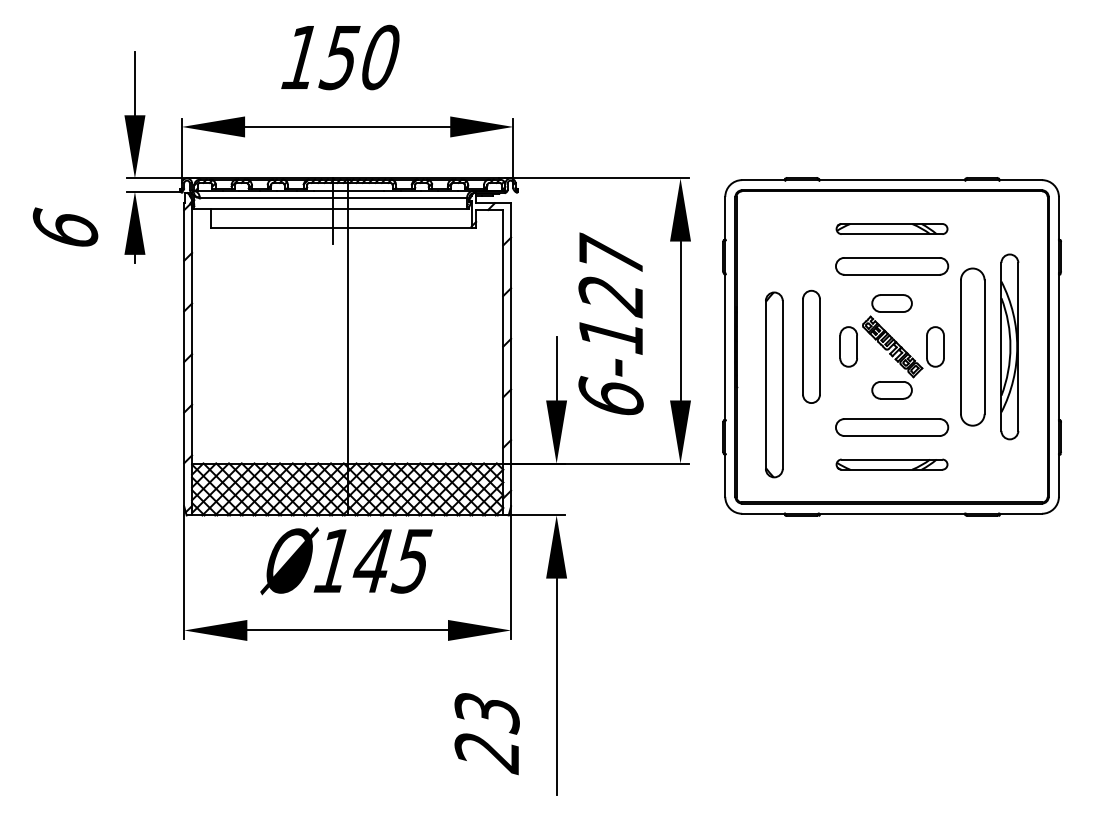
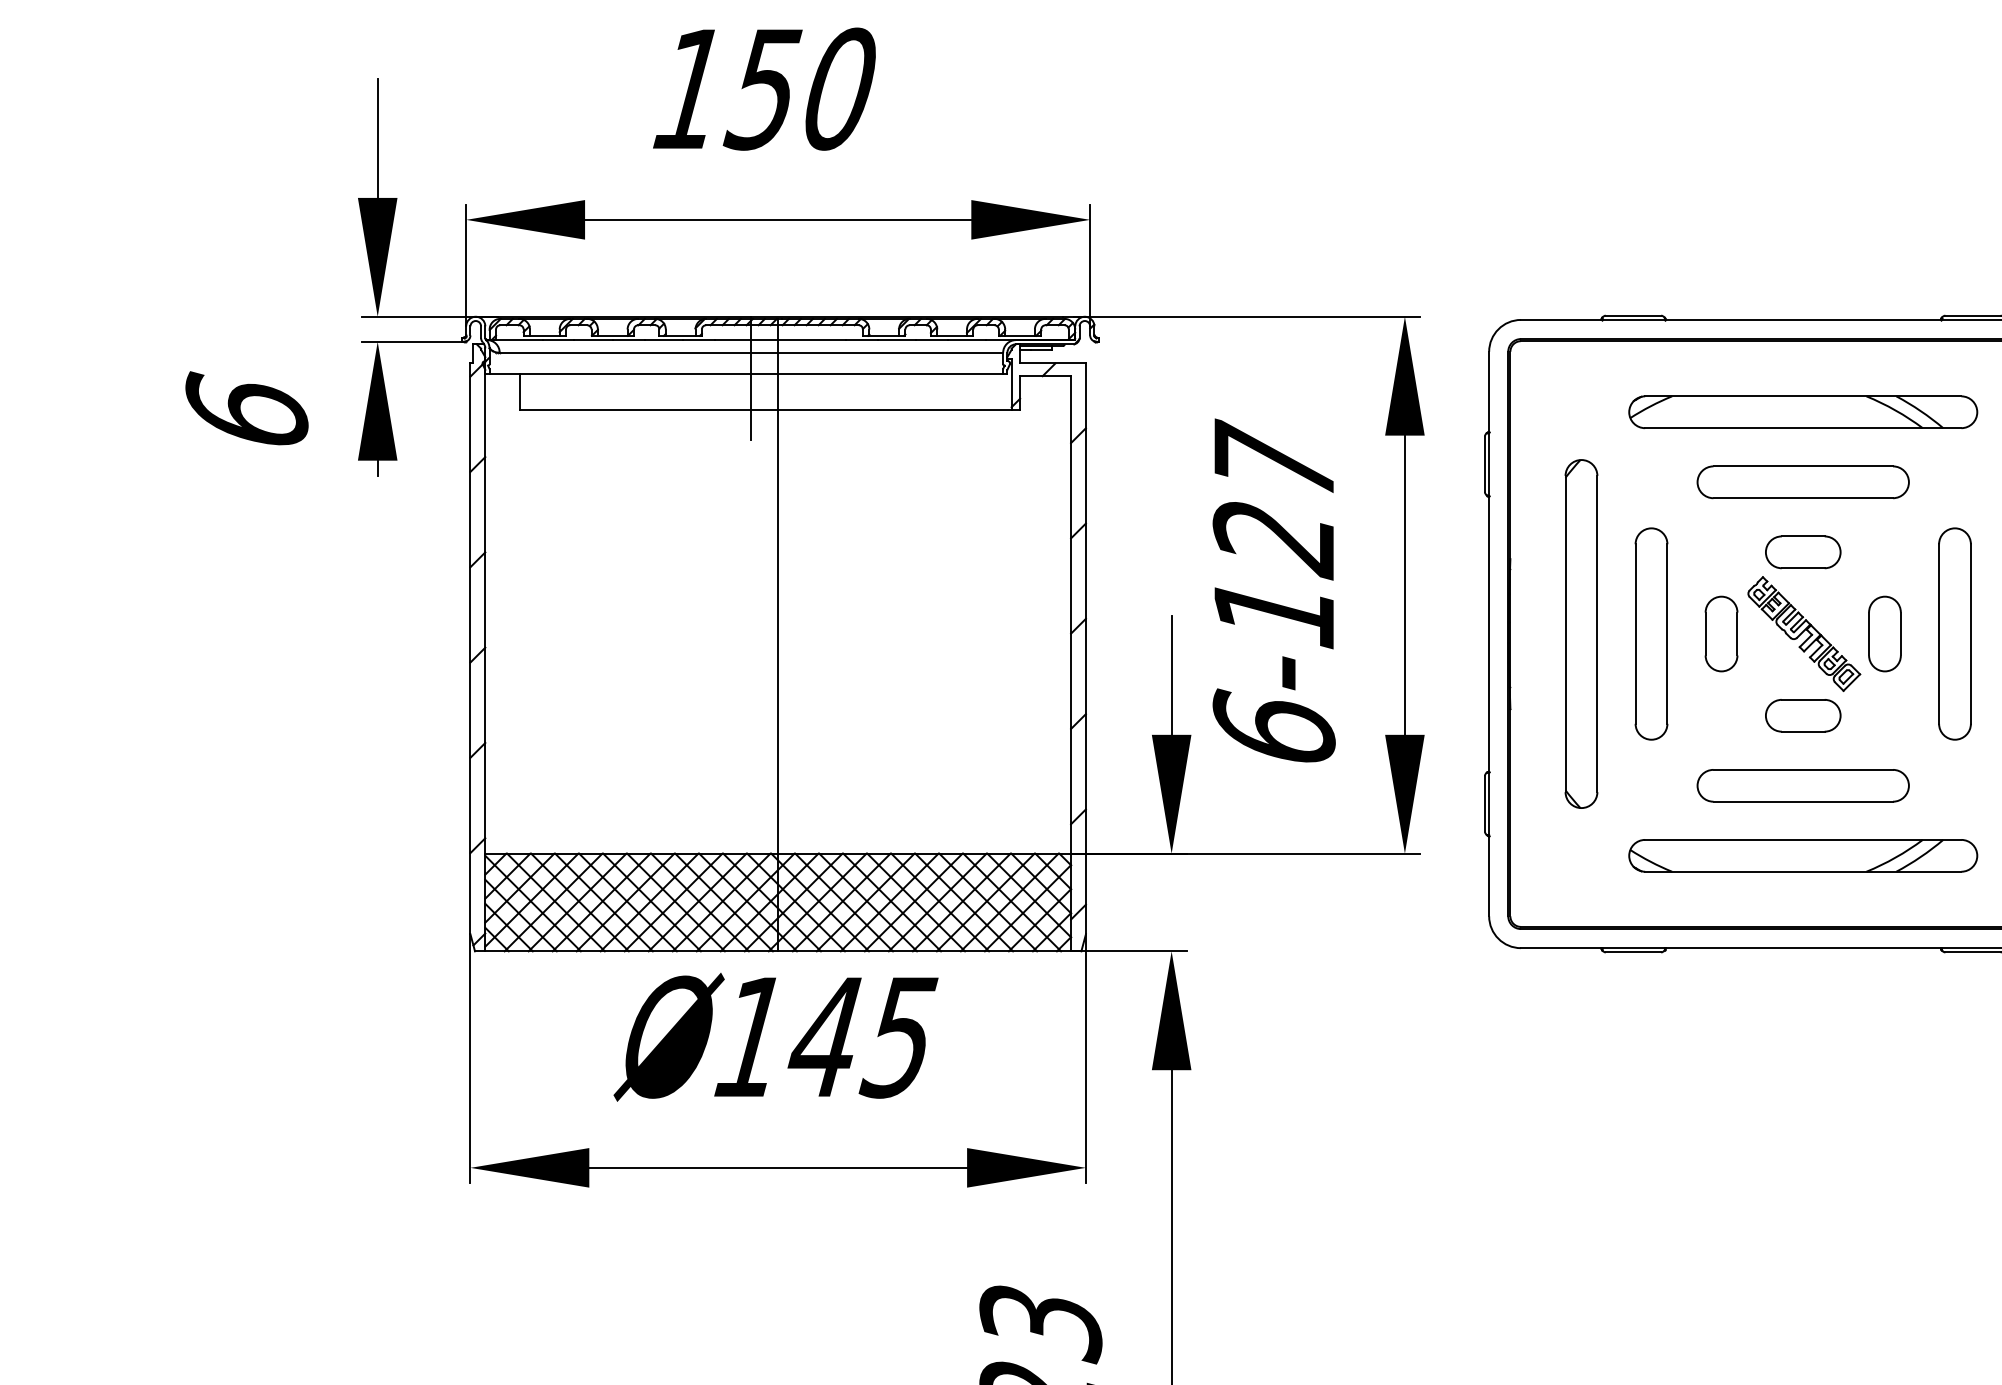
part: (891, 228) -> (1802, 411), size x1.67
part: (972, 346) -> (1954, 633), size x0.71
part: (774, 384) -> (1581, 633), moved
part: (891, 464) -> (1802, 855), size x1.67

